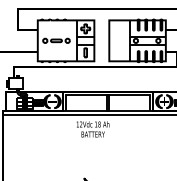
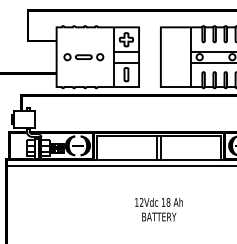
text: (92, 129) -> (158, 209), moved

